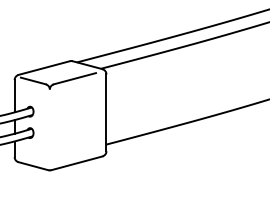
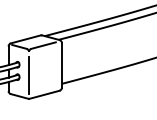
line: (50, 130) -> (29, 75), added

